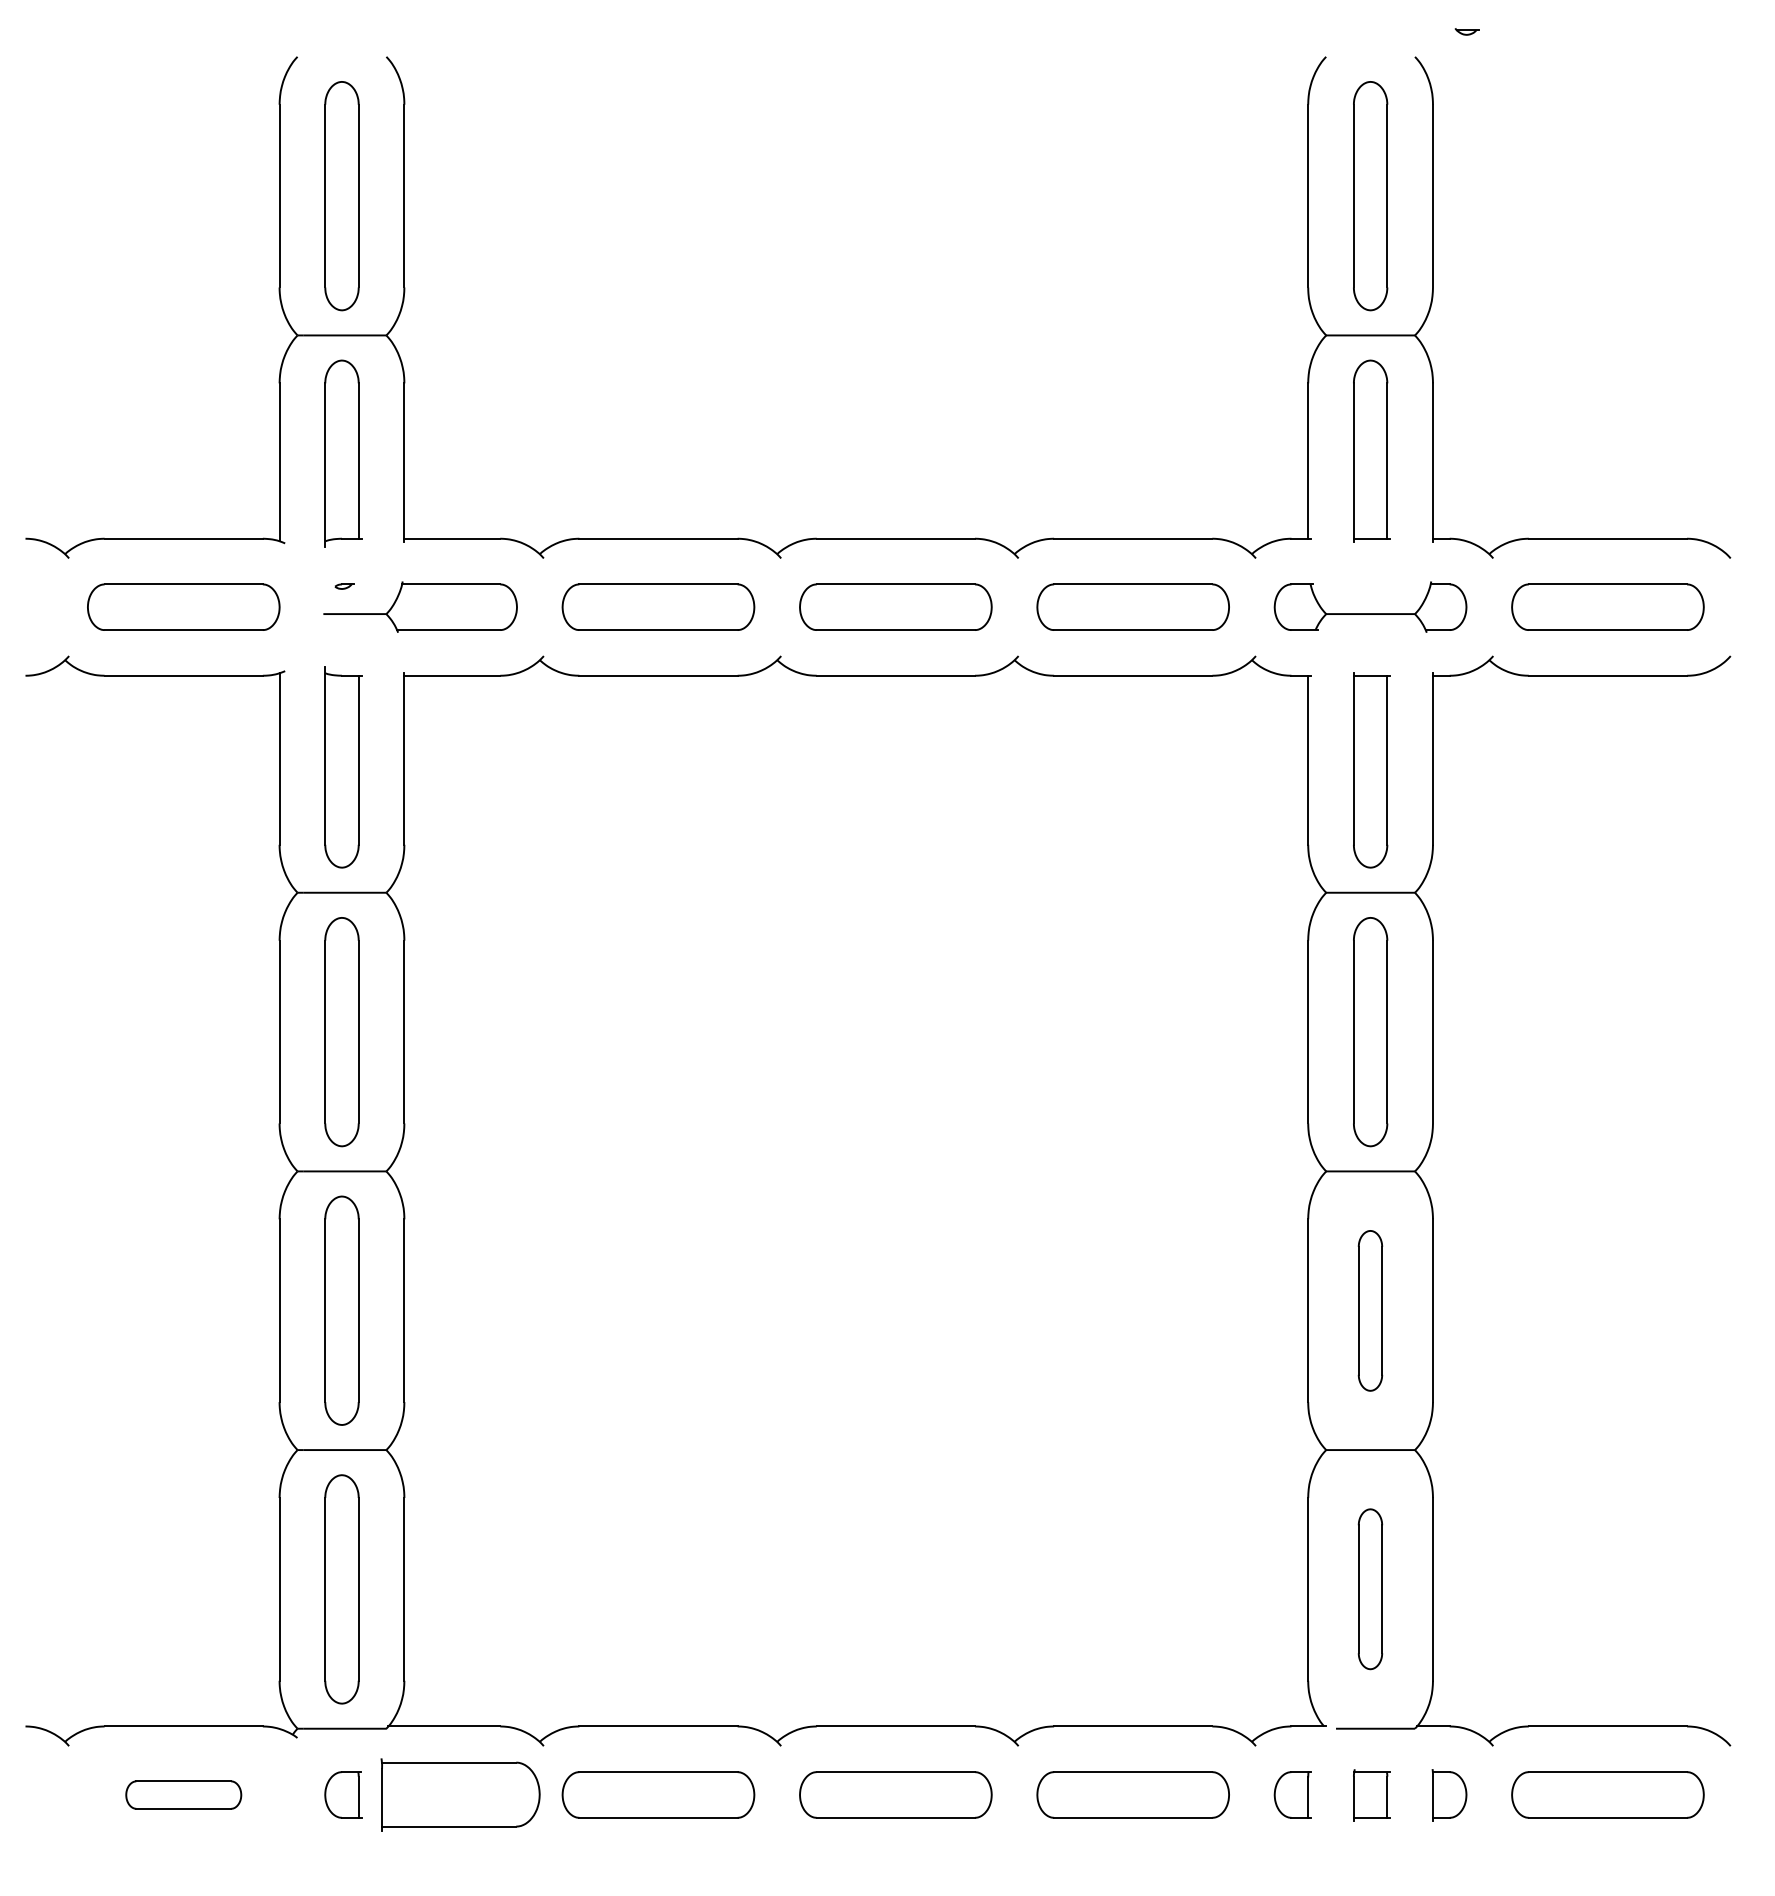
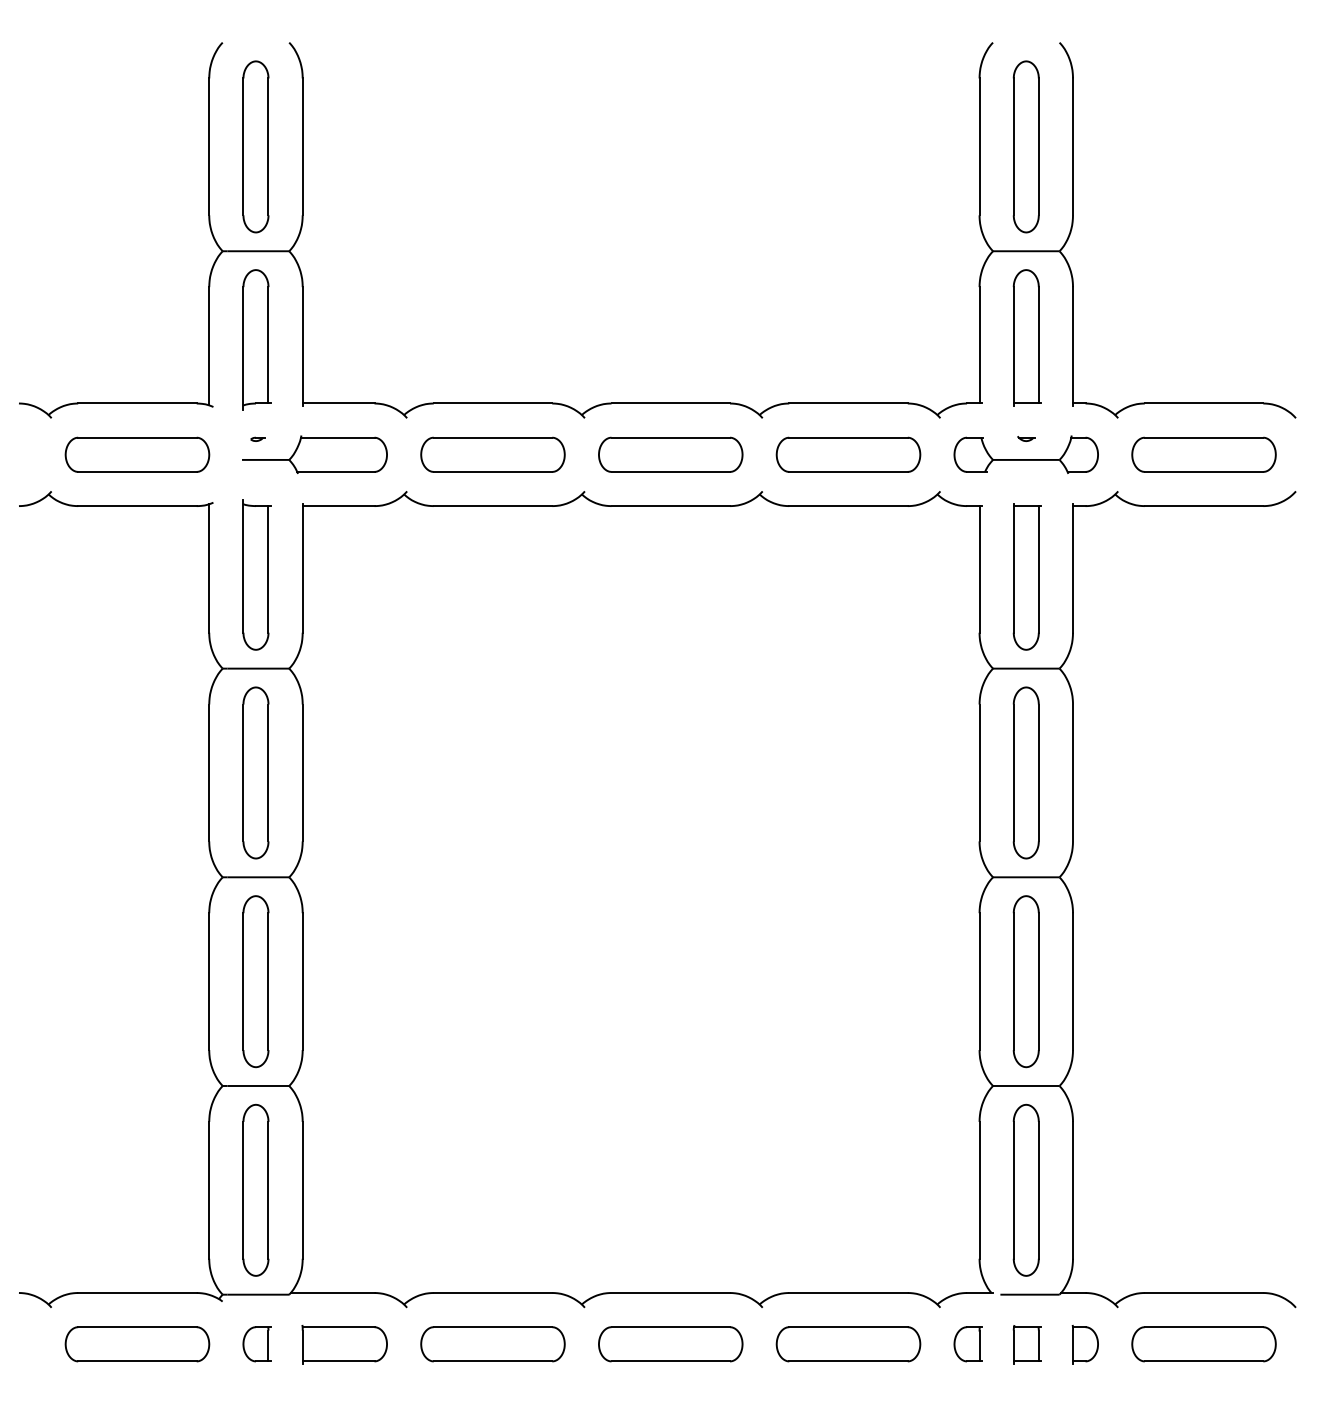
part: (1467, 31) -> (1026, 438), moved
part: (1369, 1310) -> (1025, 981), size x1.43
part: (1369, 1588) -> (1025, 1189), size x1.43
part: (183, 1795) -> (137, 1344), size x1.67
part: (460, 1795) -> (344, 1344), size x0.71

